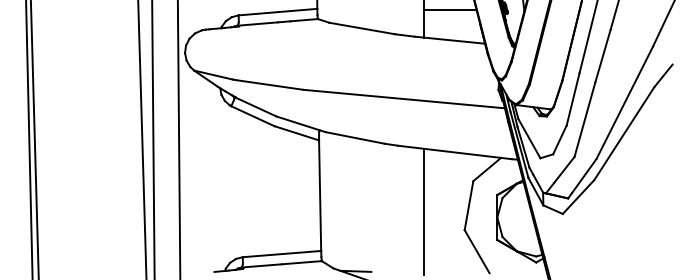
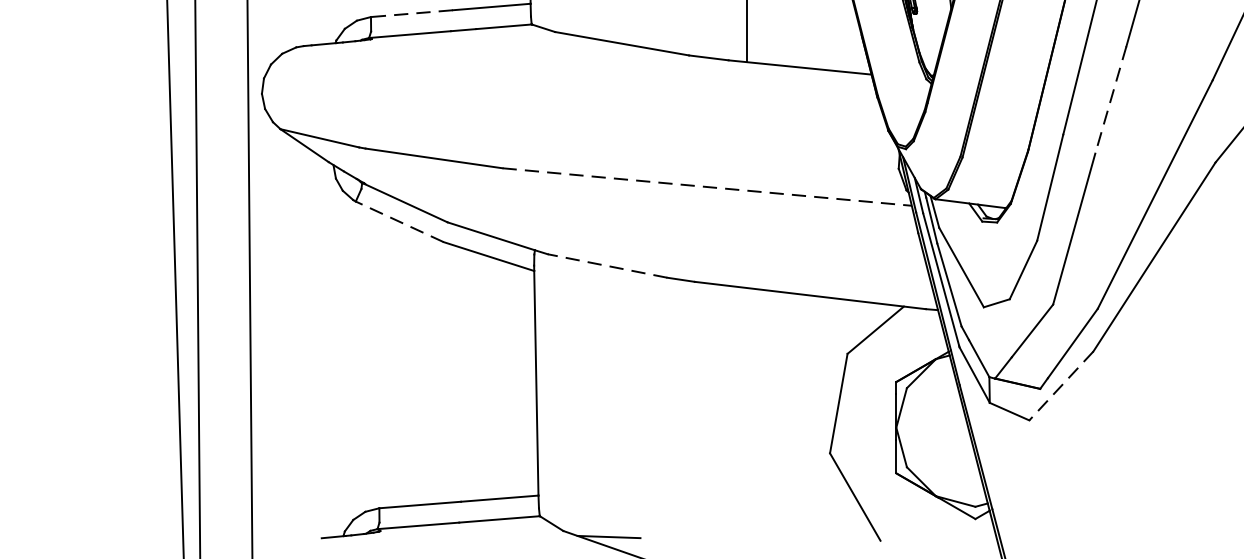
line: (450, 9) -> (801, 5), removed
line: (258, 13) -> (411, 13), solid -> dashed
line: (602, 56) -> (1109, 100), solid -> dashed
line: (404, 99) -> (707, 187), solid -> dashed
line: (252, 116) -> (398, 222), solid -> dashed
line: (355, 137) -> (608, 265), solid -> dashed
line: (578, 197) -> (1061, 386), solid -> dashed
line: (424, 211) -> (748, 415), removed

